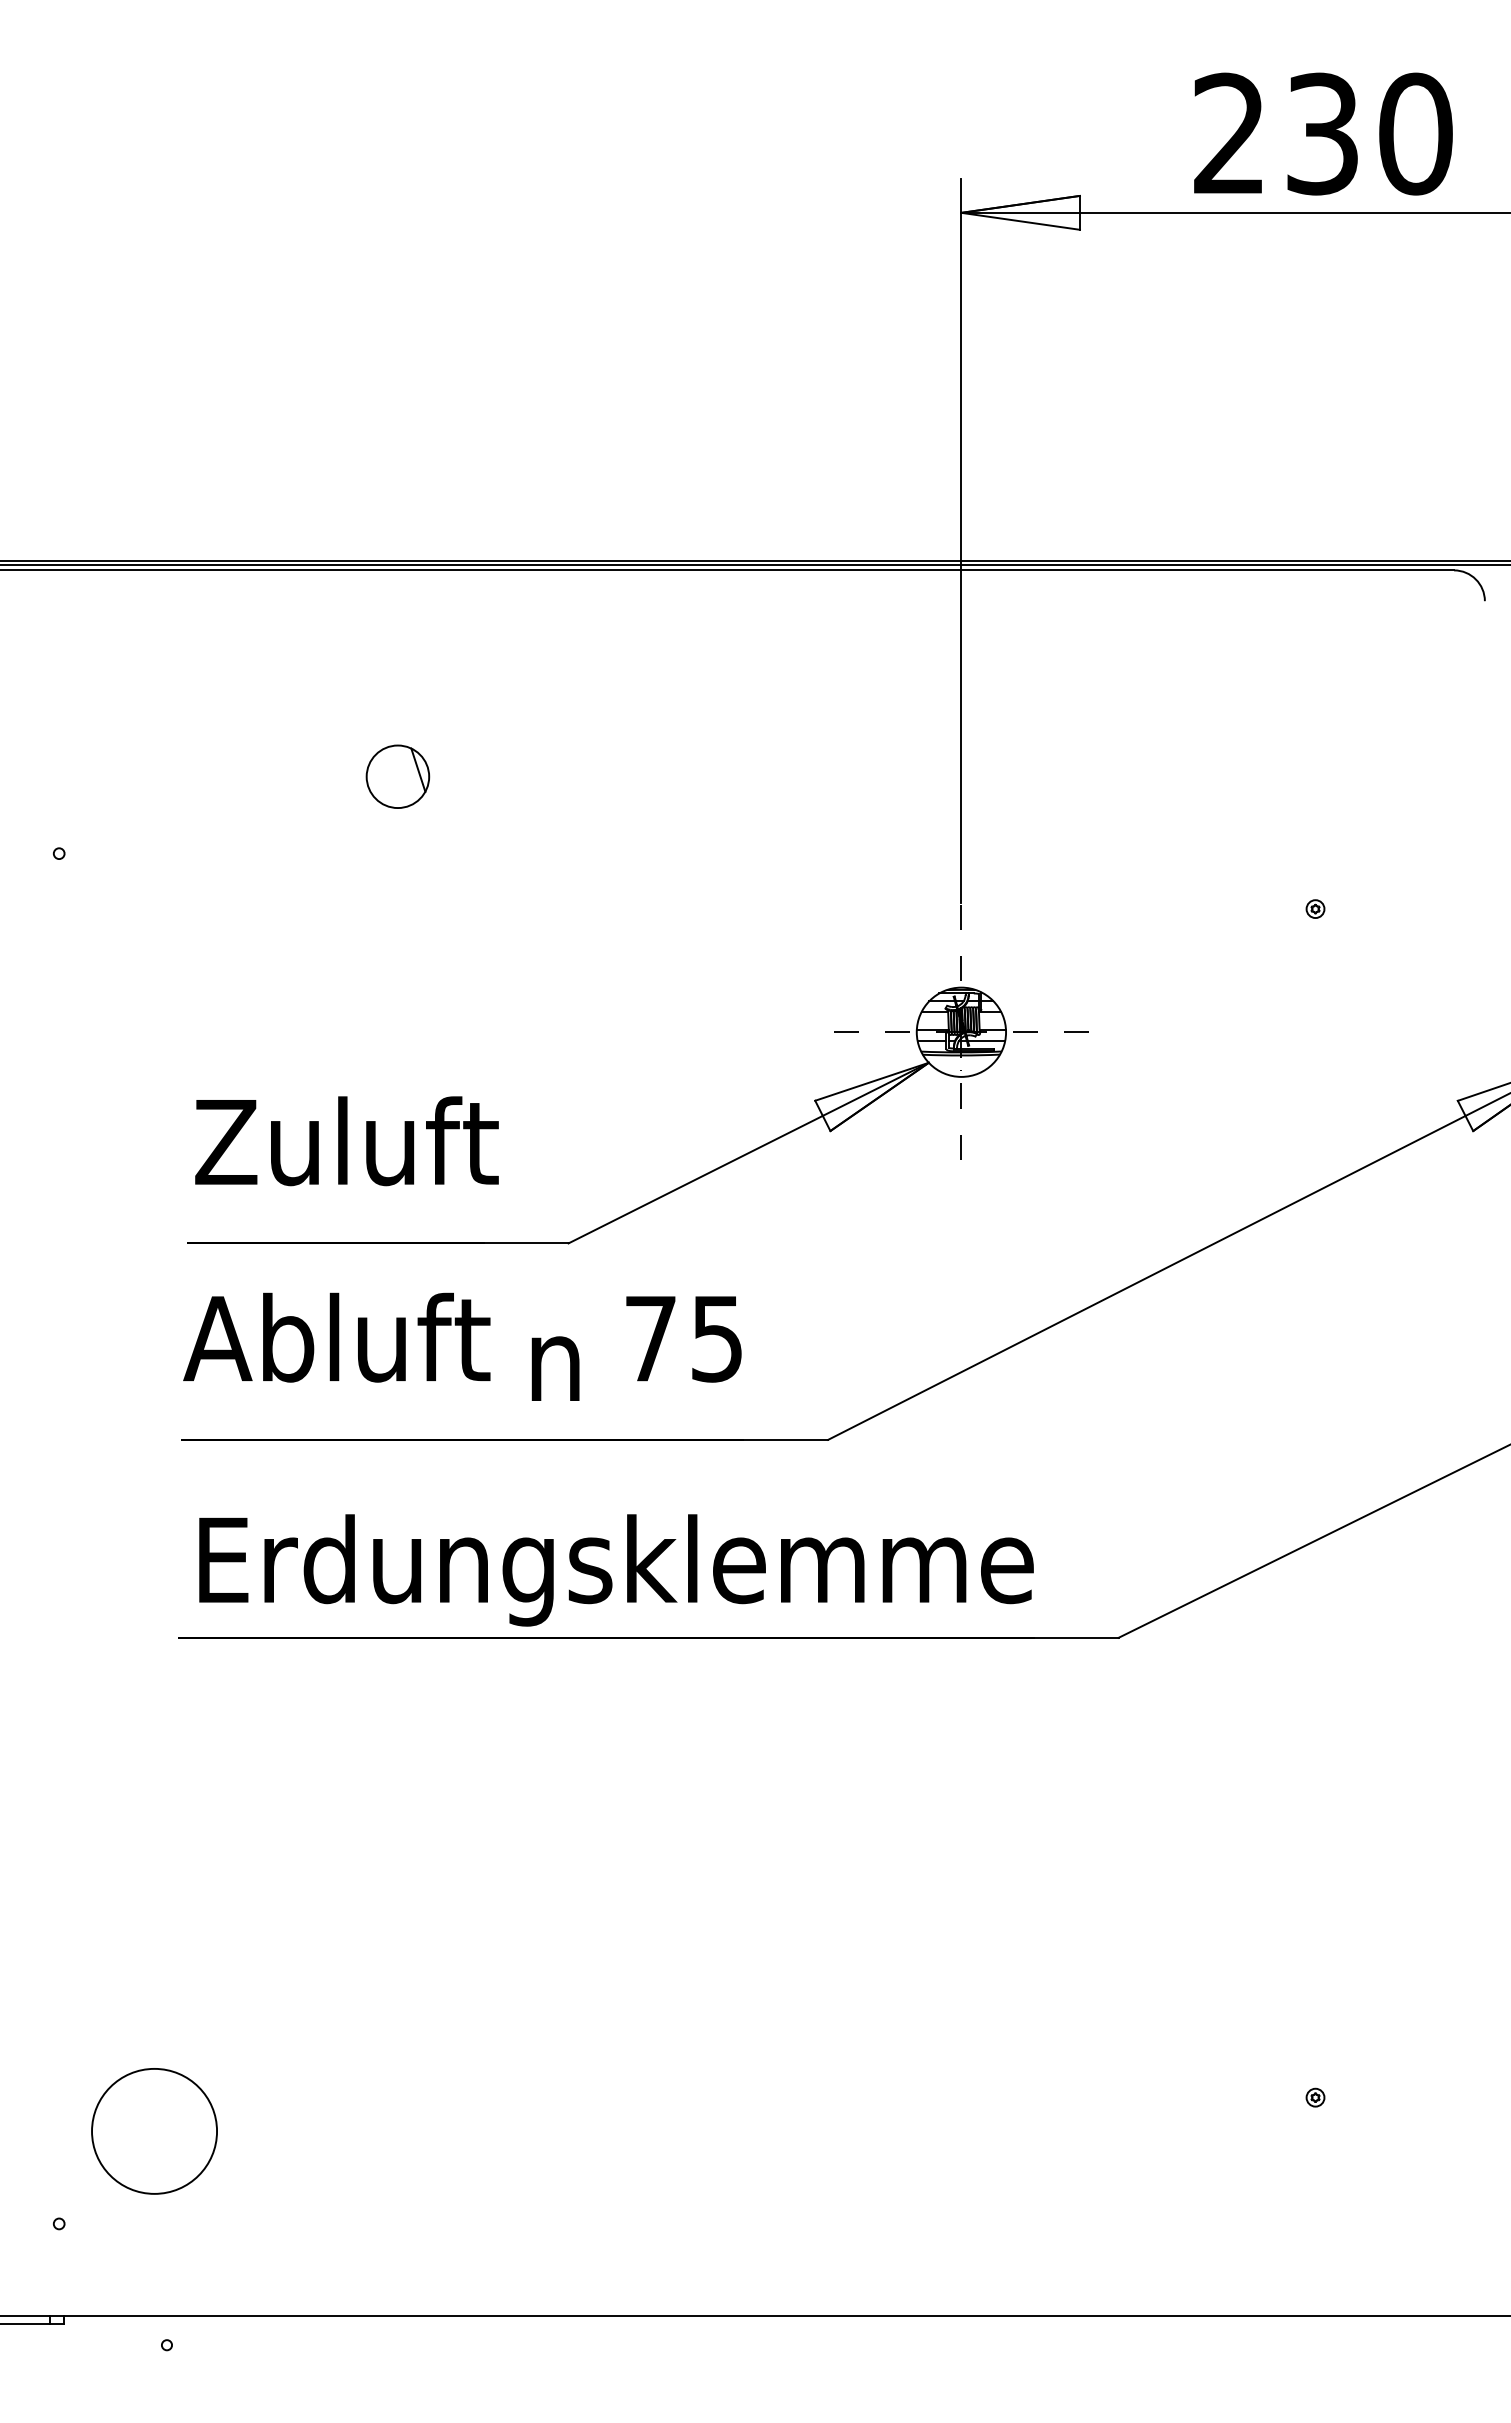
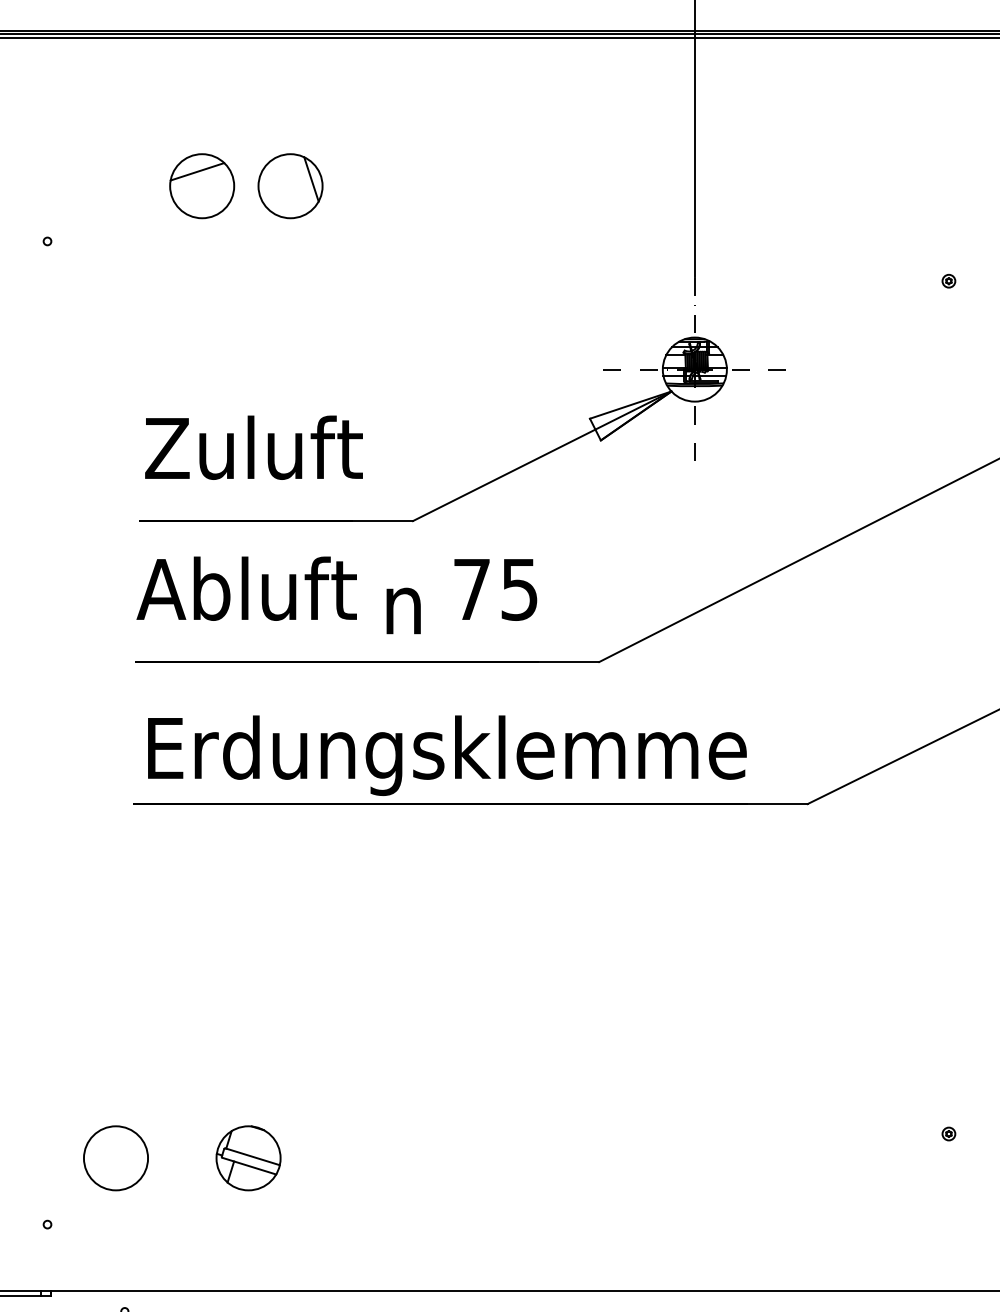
part: (274, 776) -> (202, 186), added
part: (397, 776) -> (290, 186), size x1.43
circle: (154, 2131) -> (115, 1158), size x0.71
part: (338, 2131) -> (247, 1158), added

